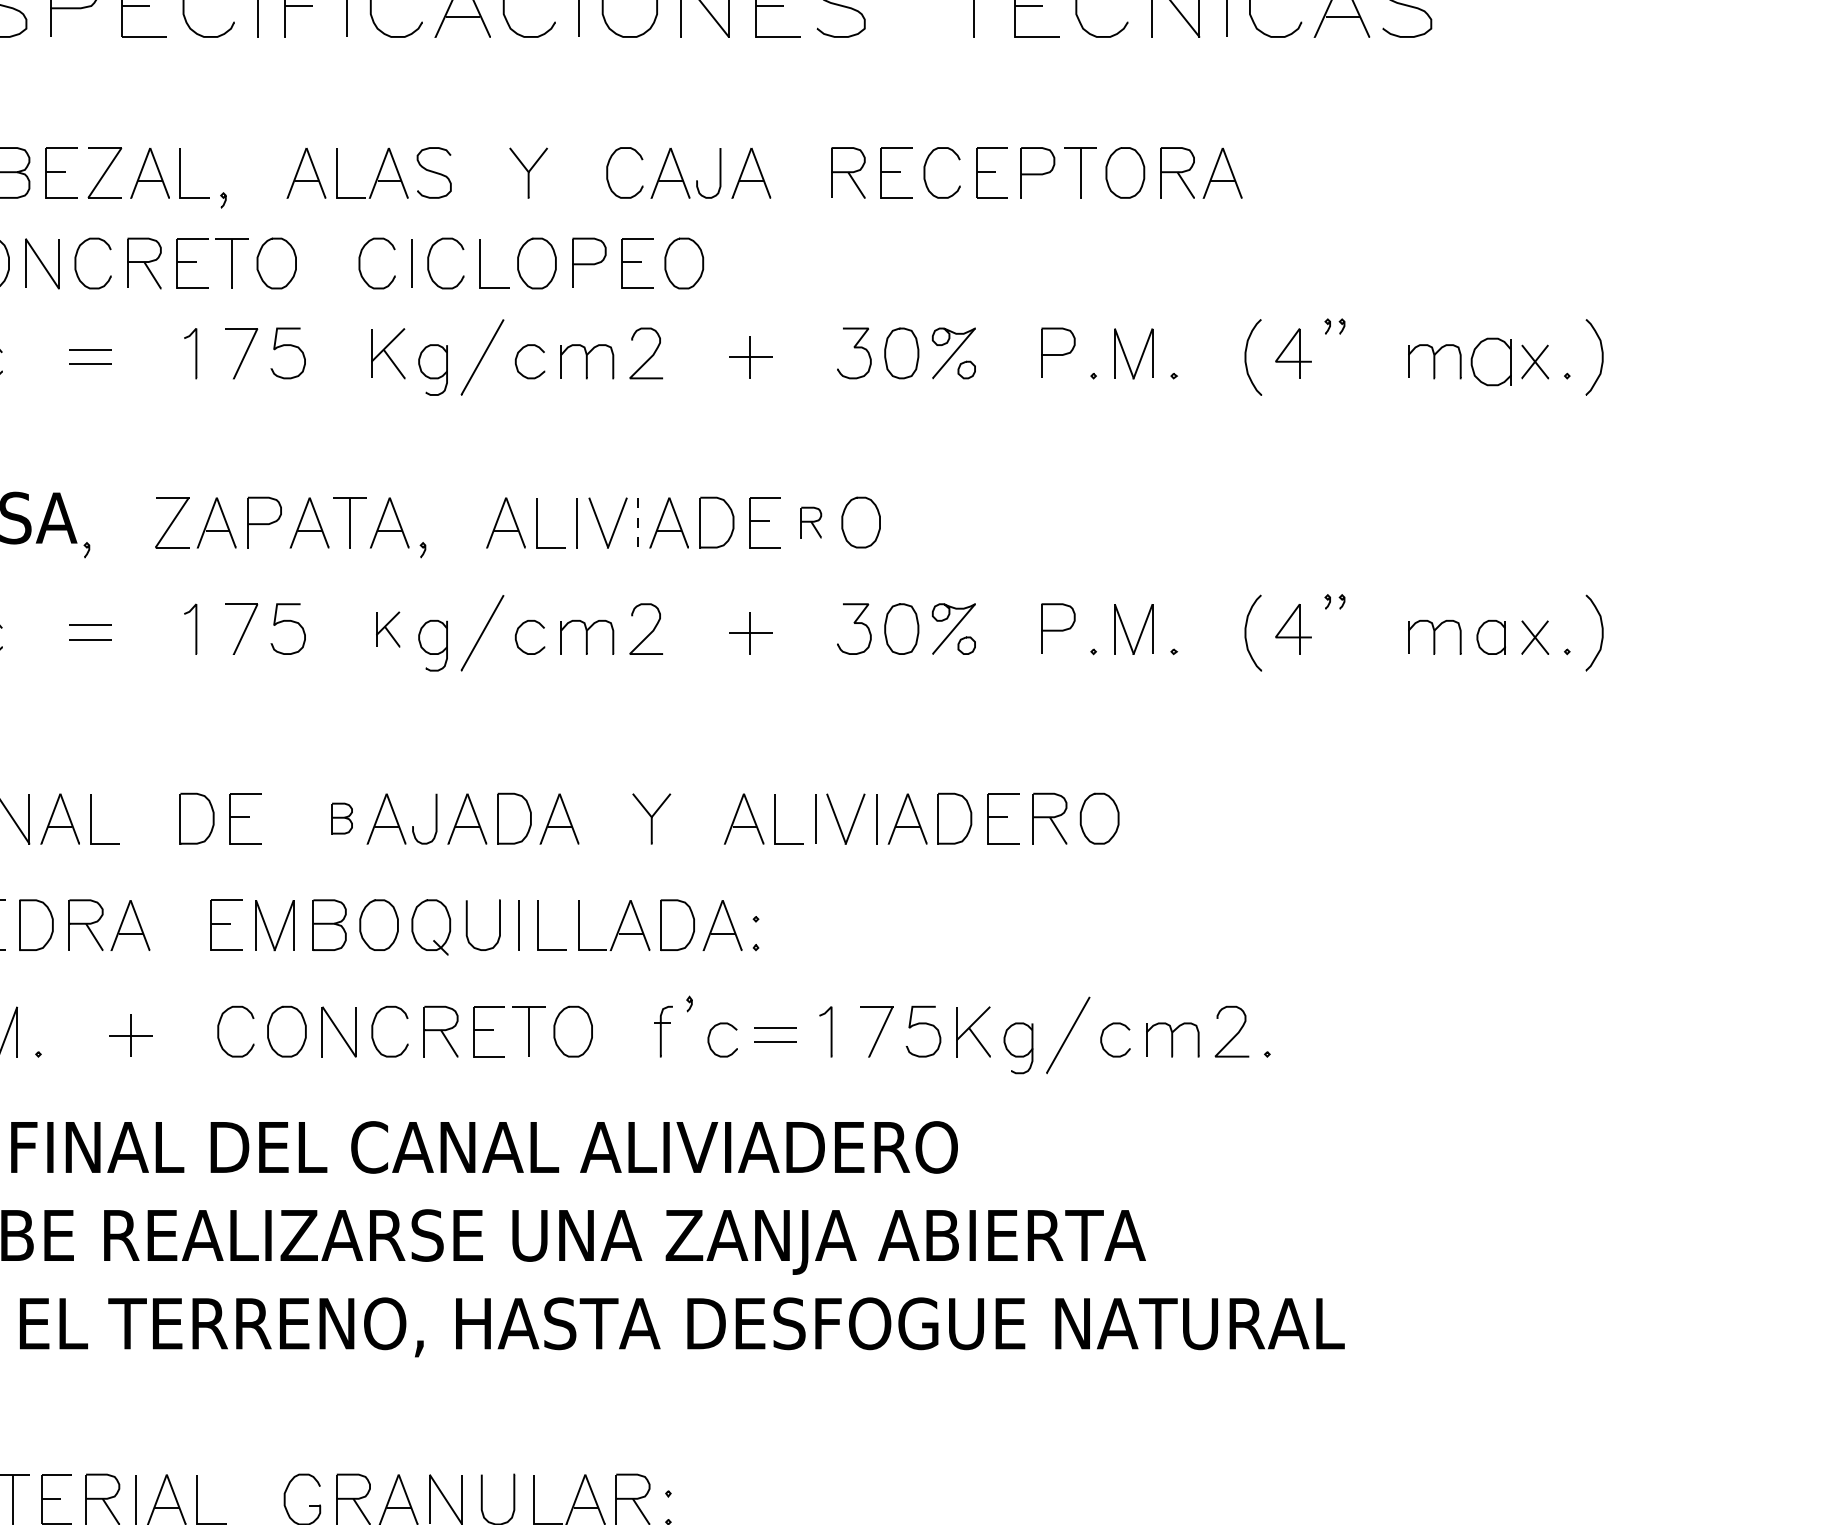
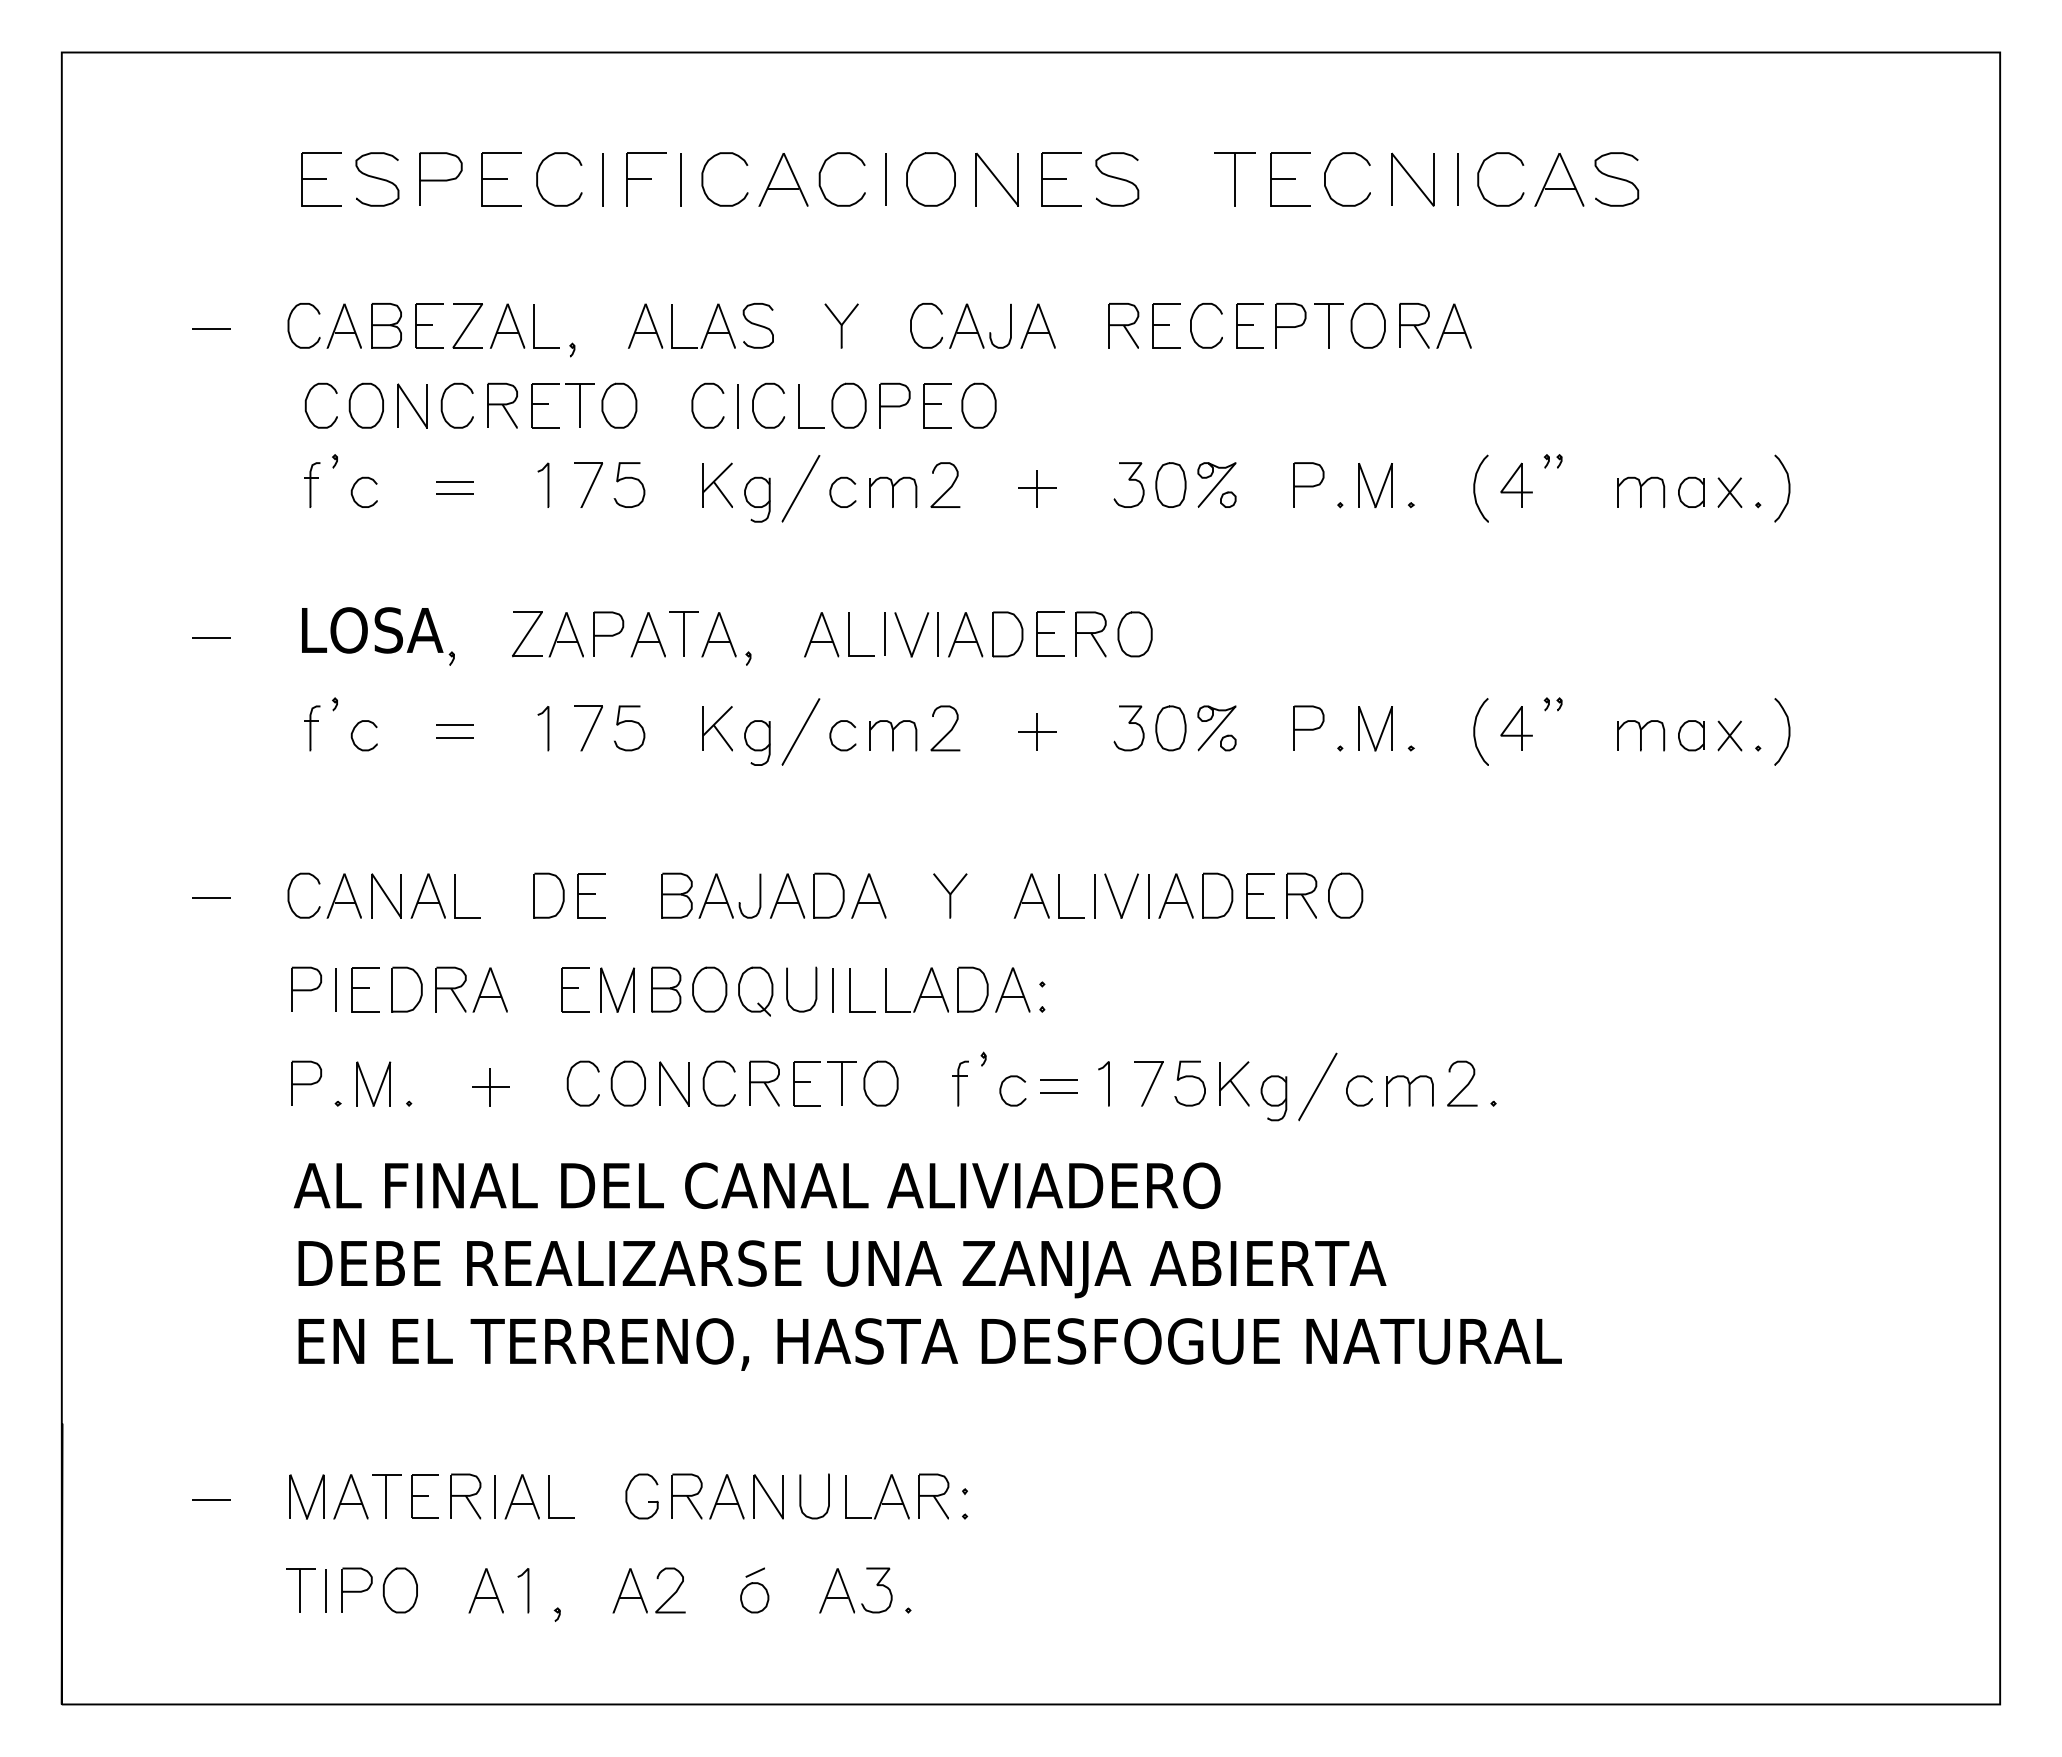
part: (1491, 360) -> (1691, 491), size x0.71
part: (810, 522) -> (1090, 634), size x1.67
line: (638, 523) -> (938, 635), dashed -> solid
part: (387, 629) -> (717, 728), size x1.43
part: (341, 818) -> (676, 895), size x1.67

